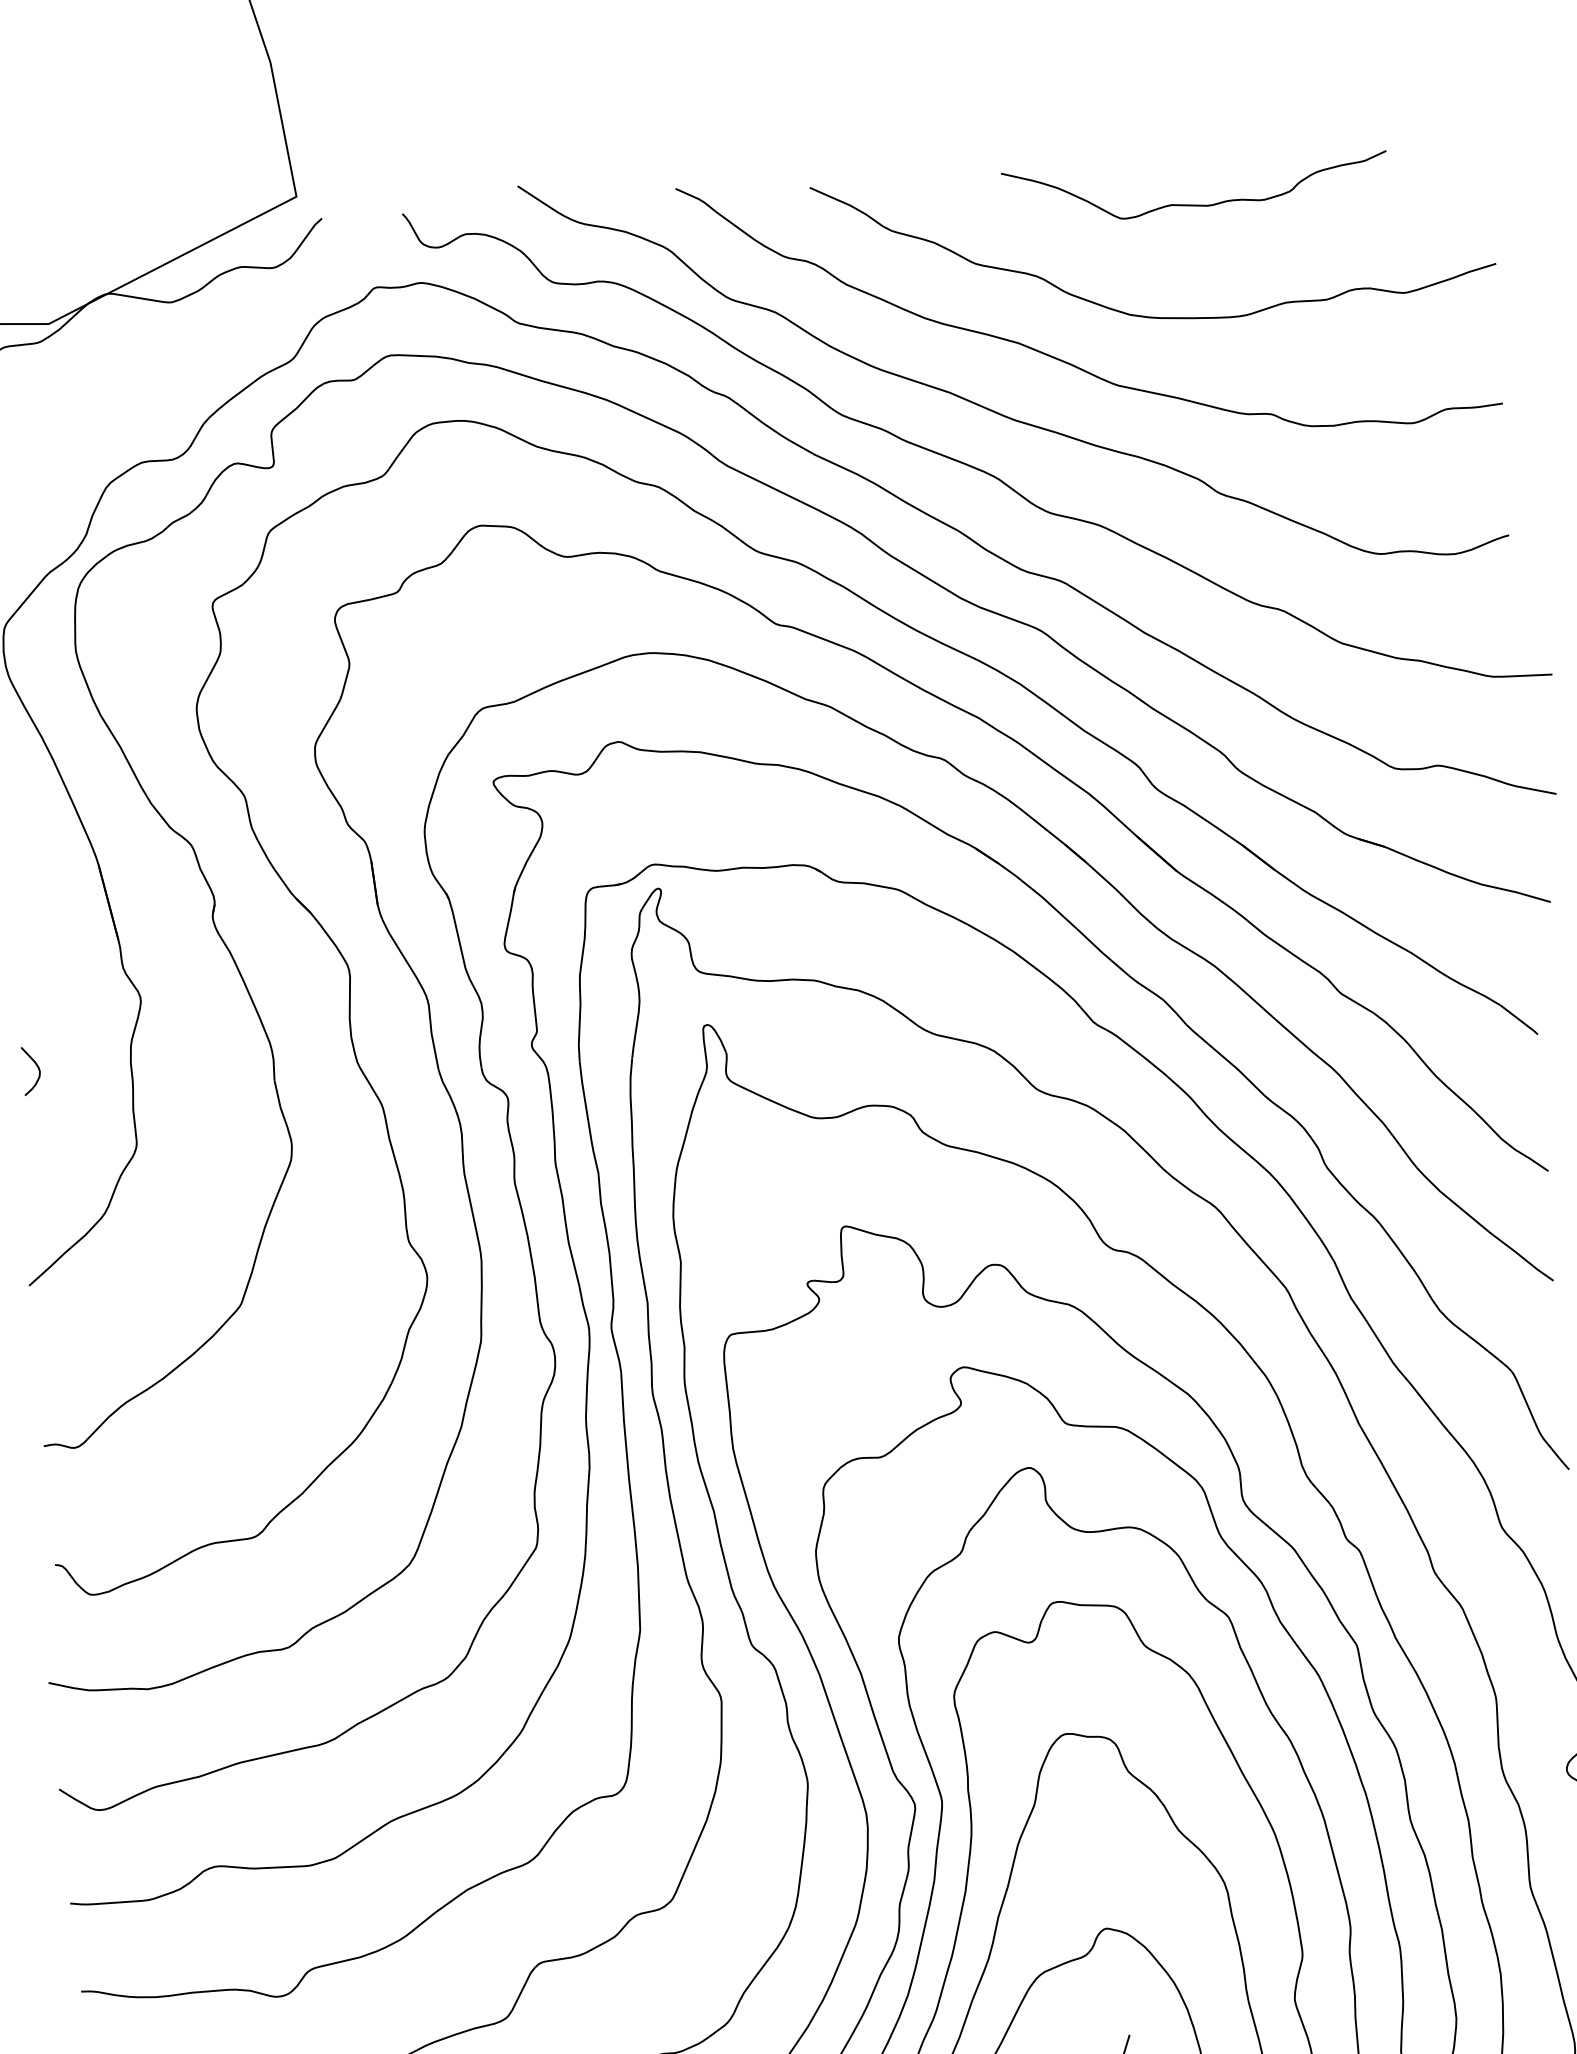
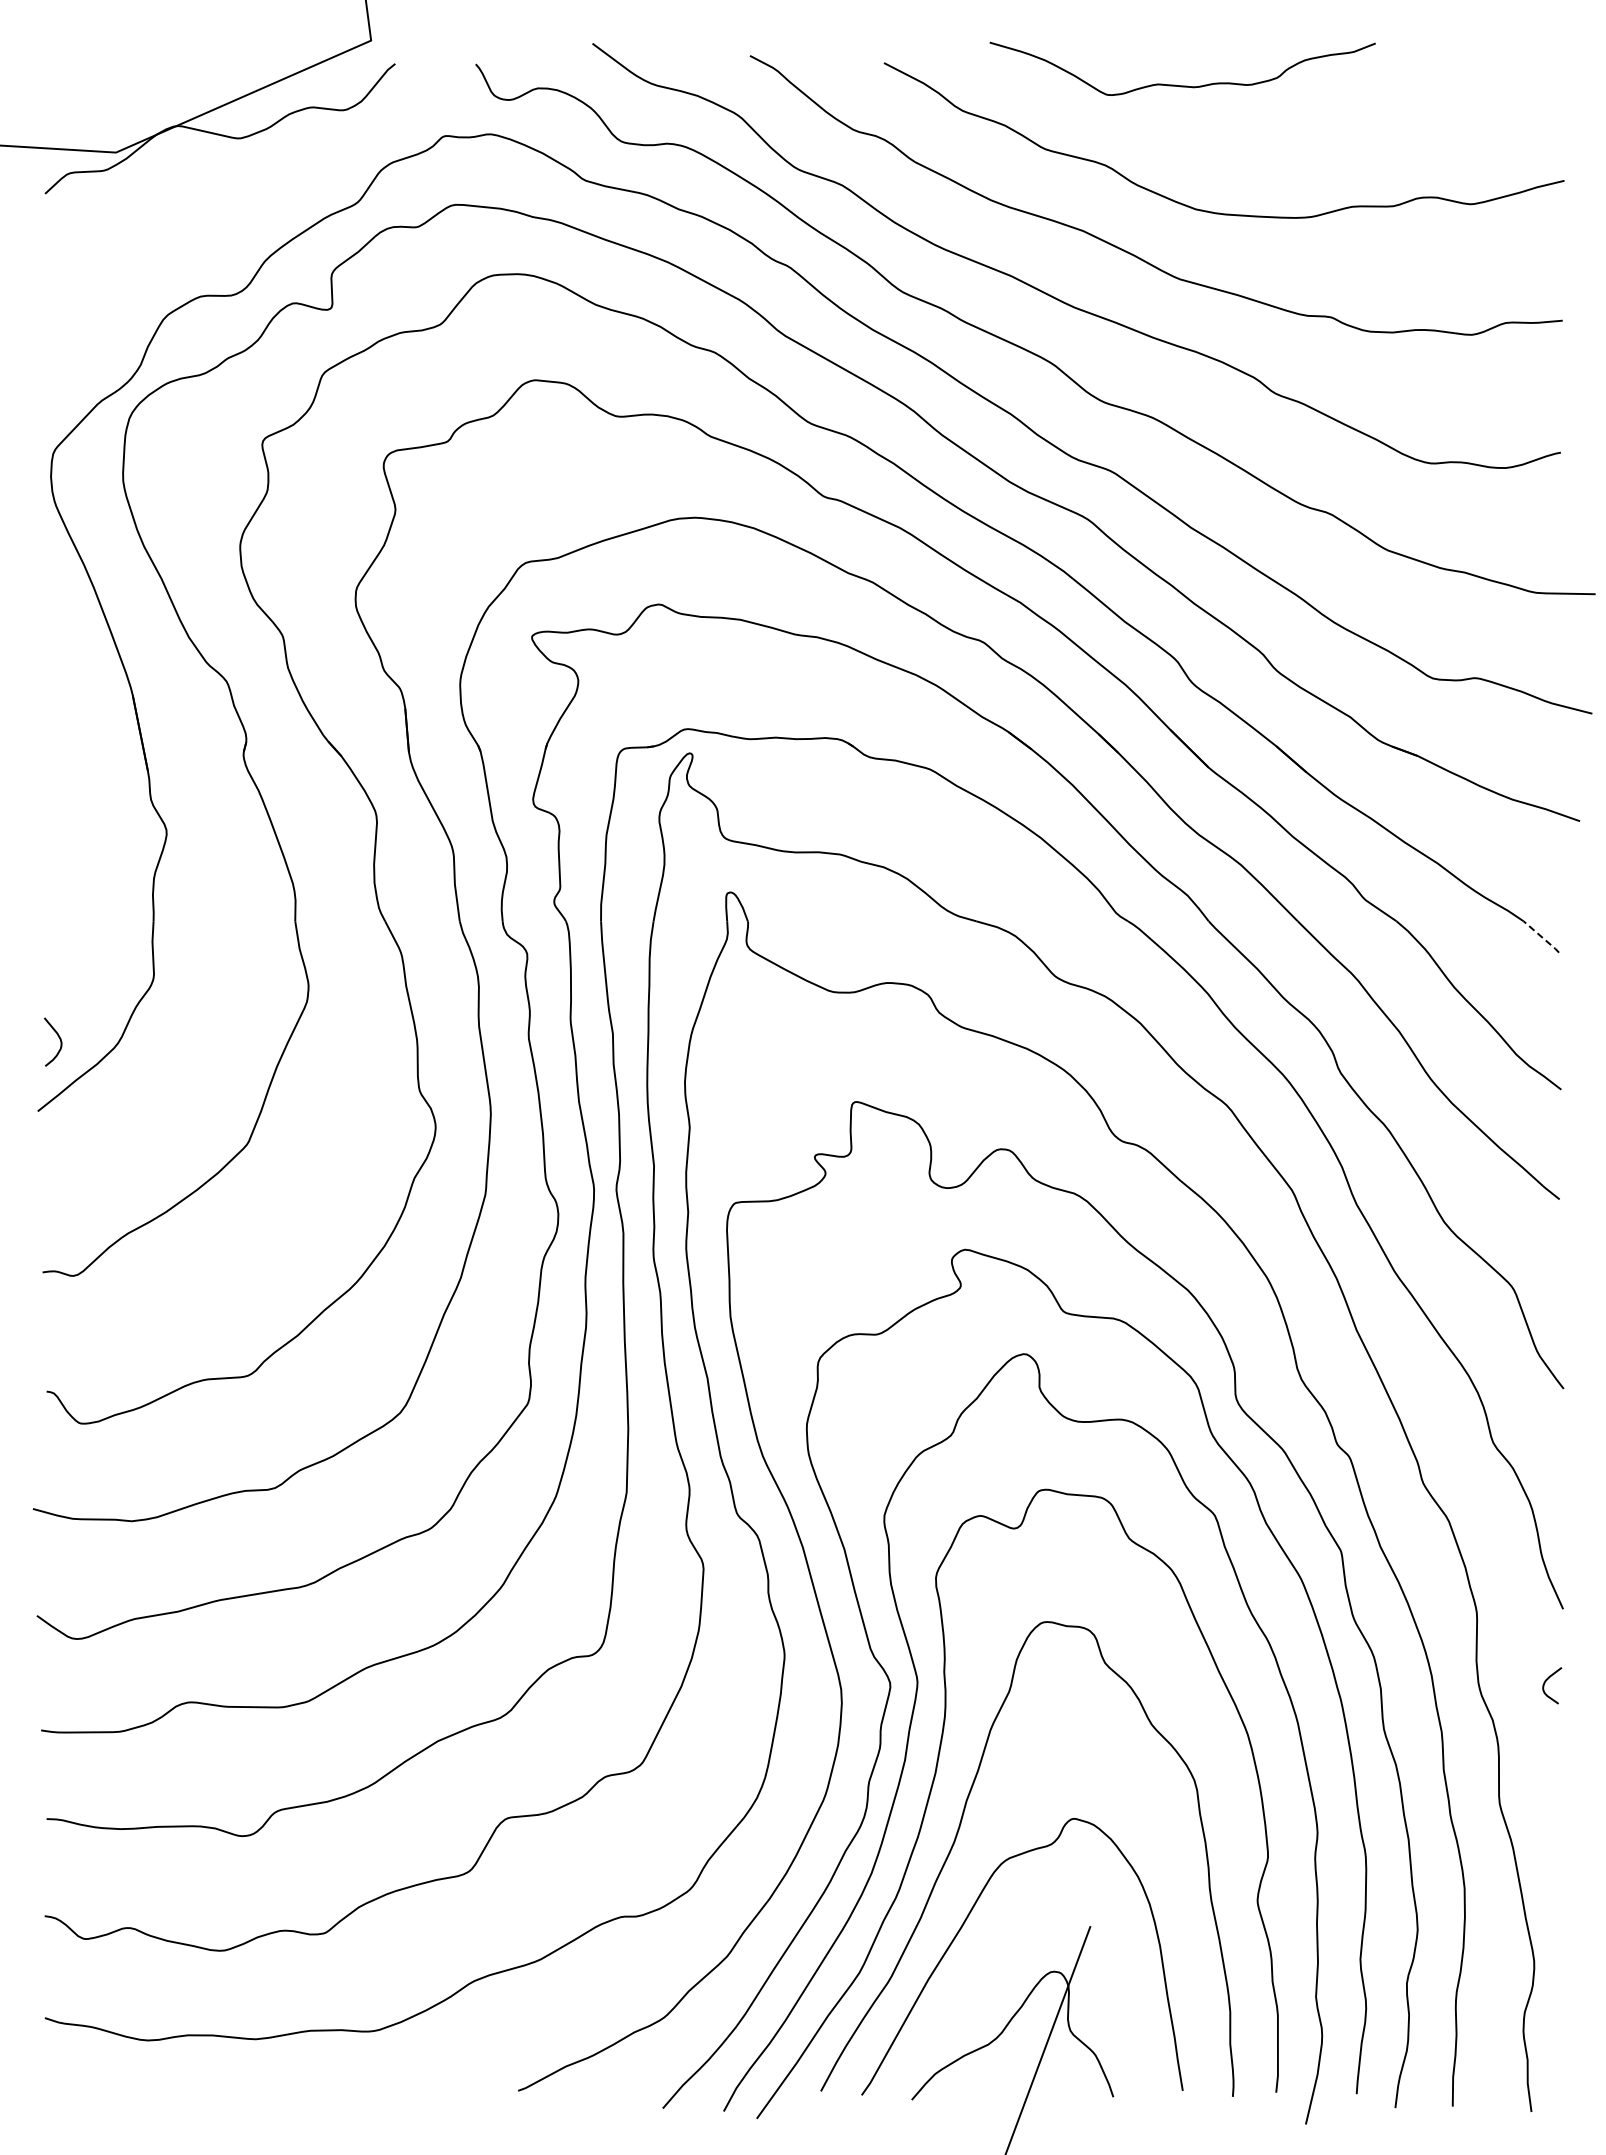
curve: (1196, 204) -> (1182, 85), moved
line: (1519, 1019) -> (1541, 936), solid -> dashed
curve: (37, 1068) -> (59, 1039), moved

